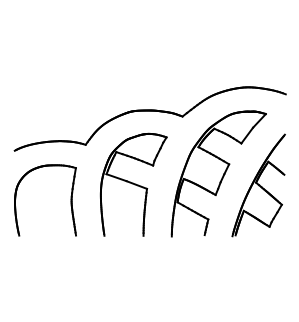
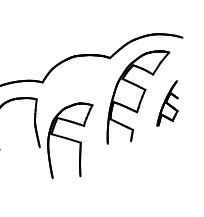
part: (133, 184) -> (71, 140), moved
part: (258, 185) -> (167, 103), size x0.6

